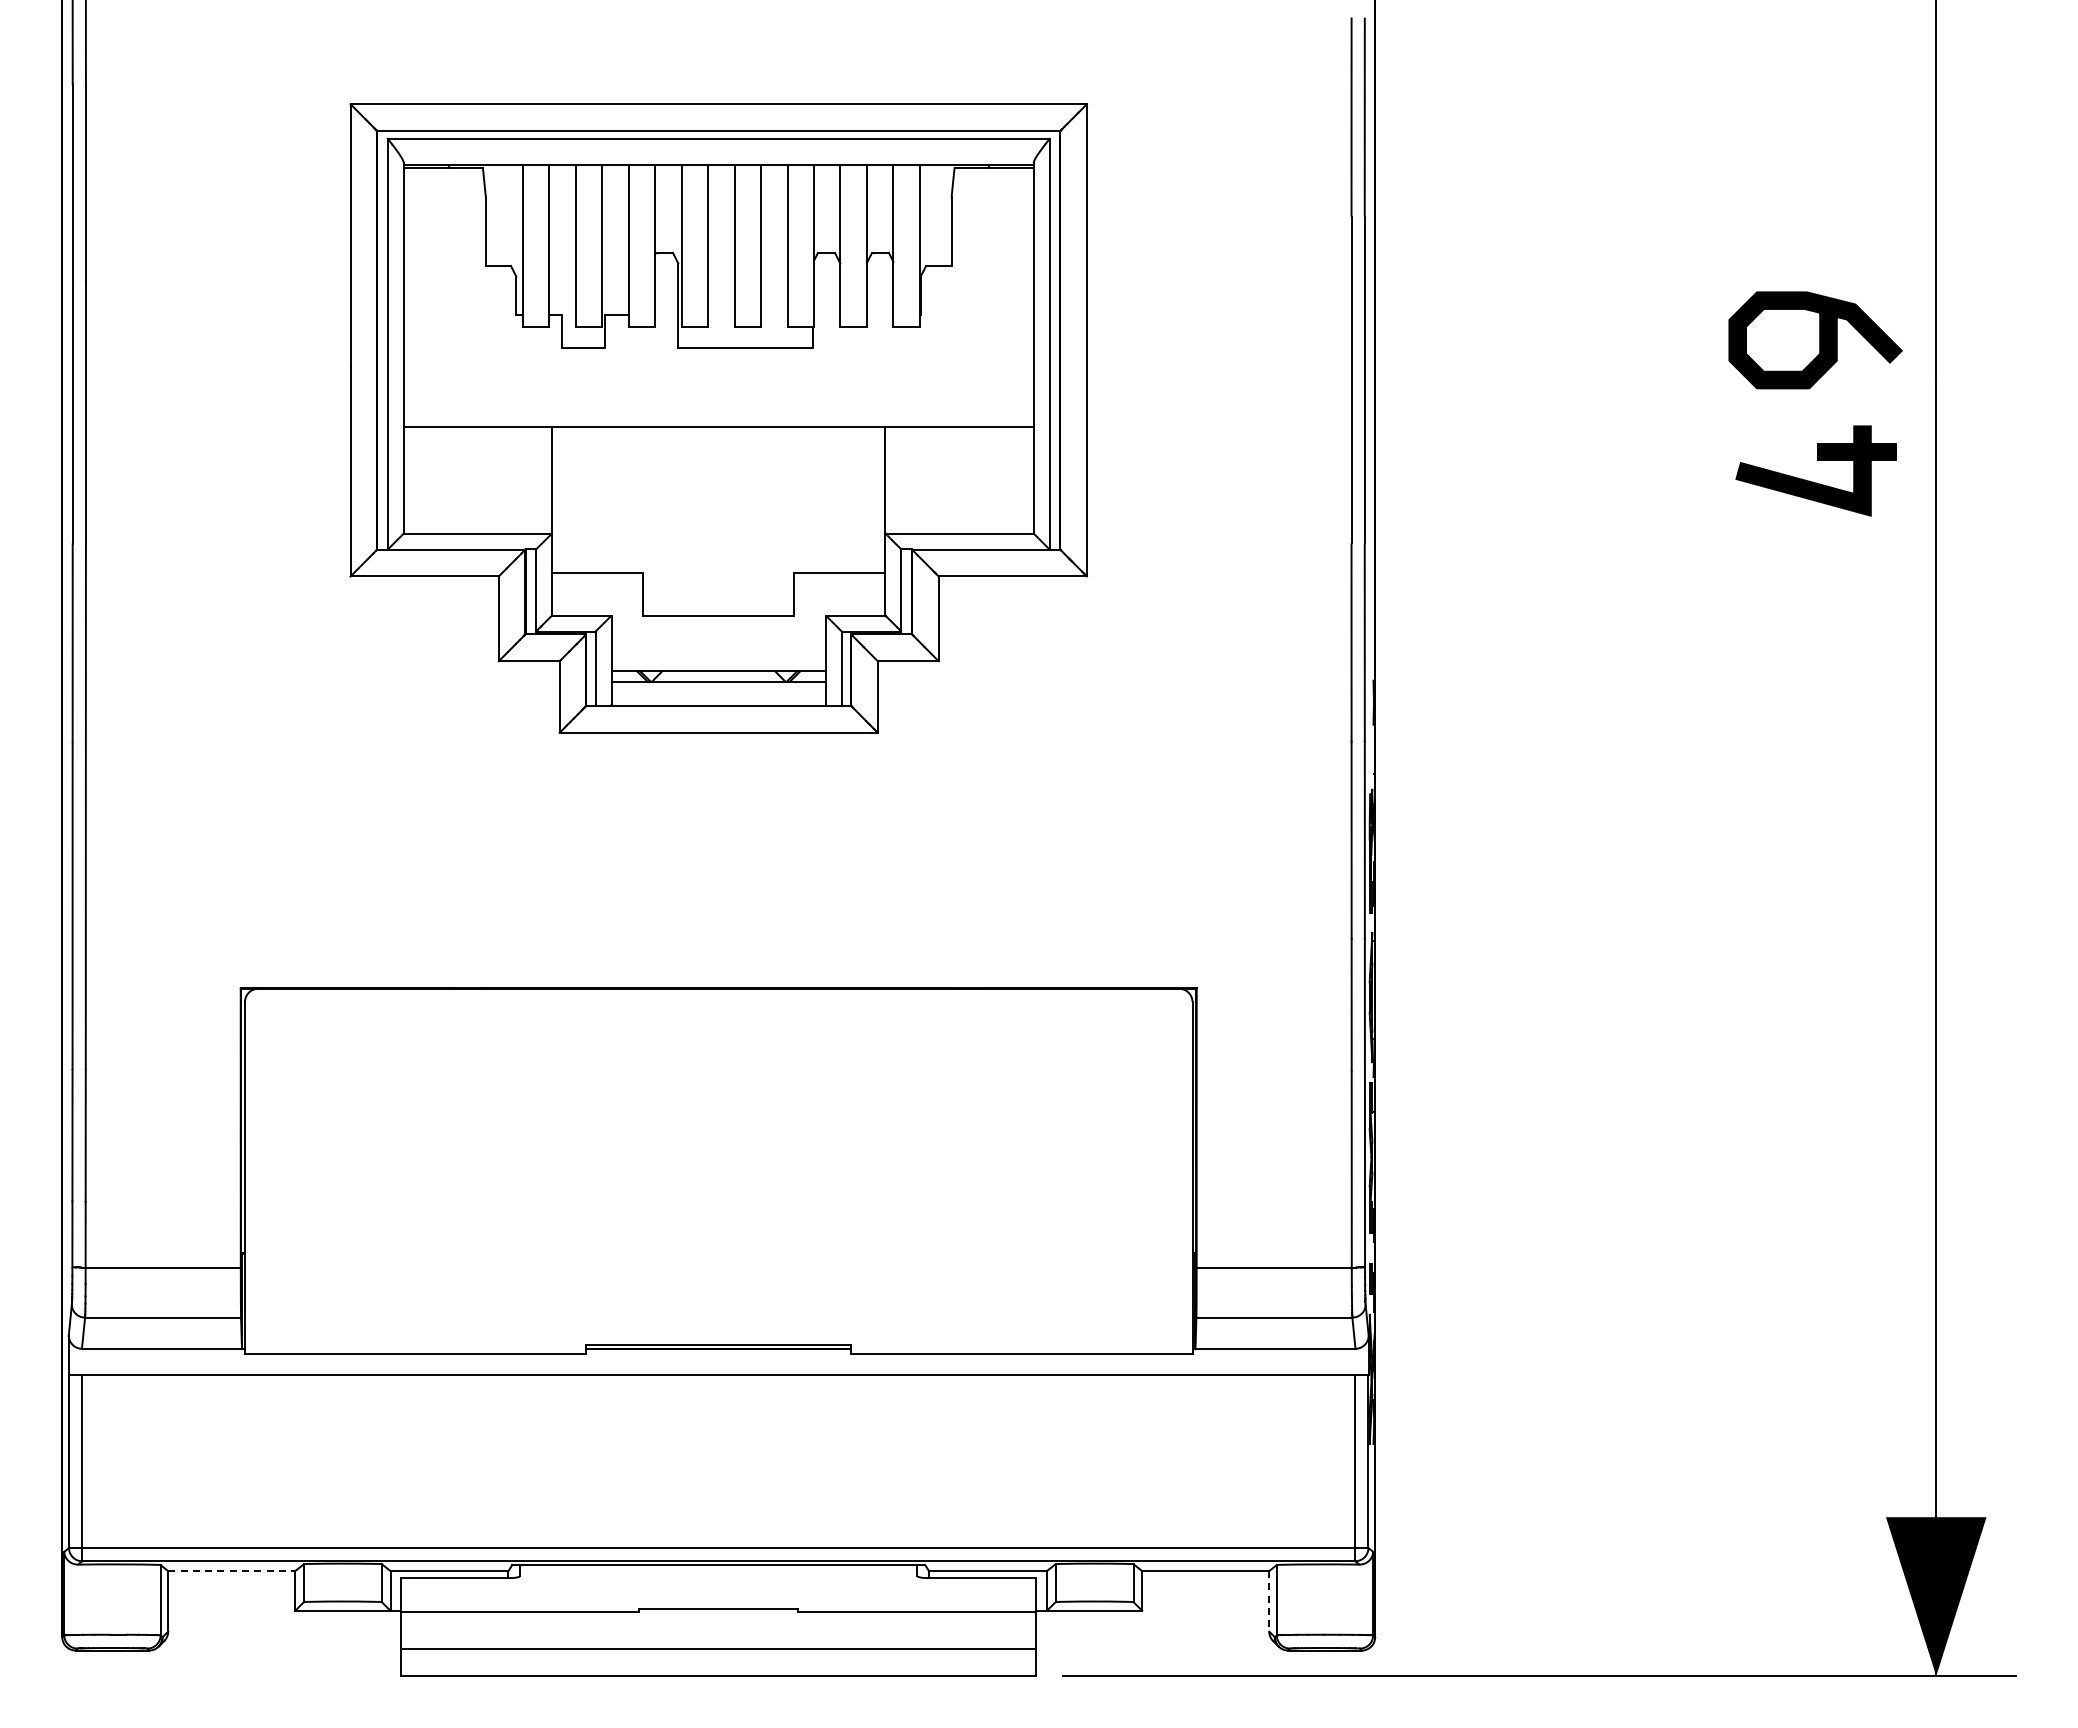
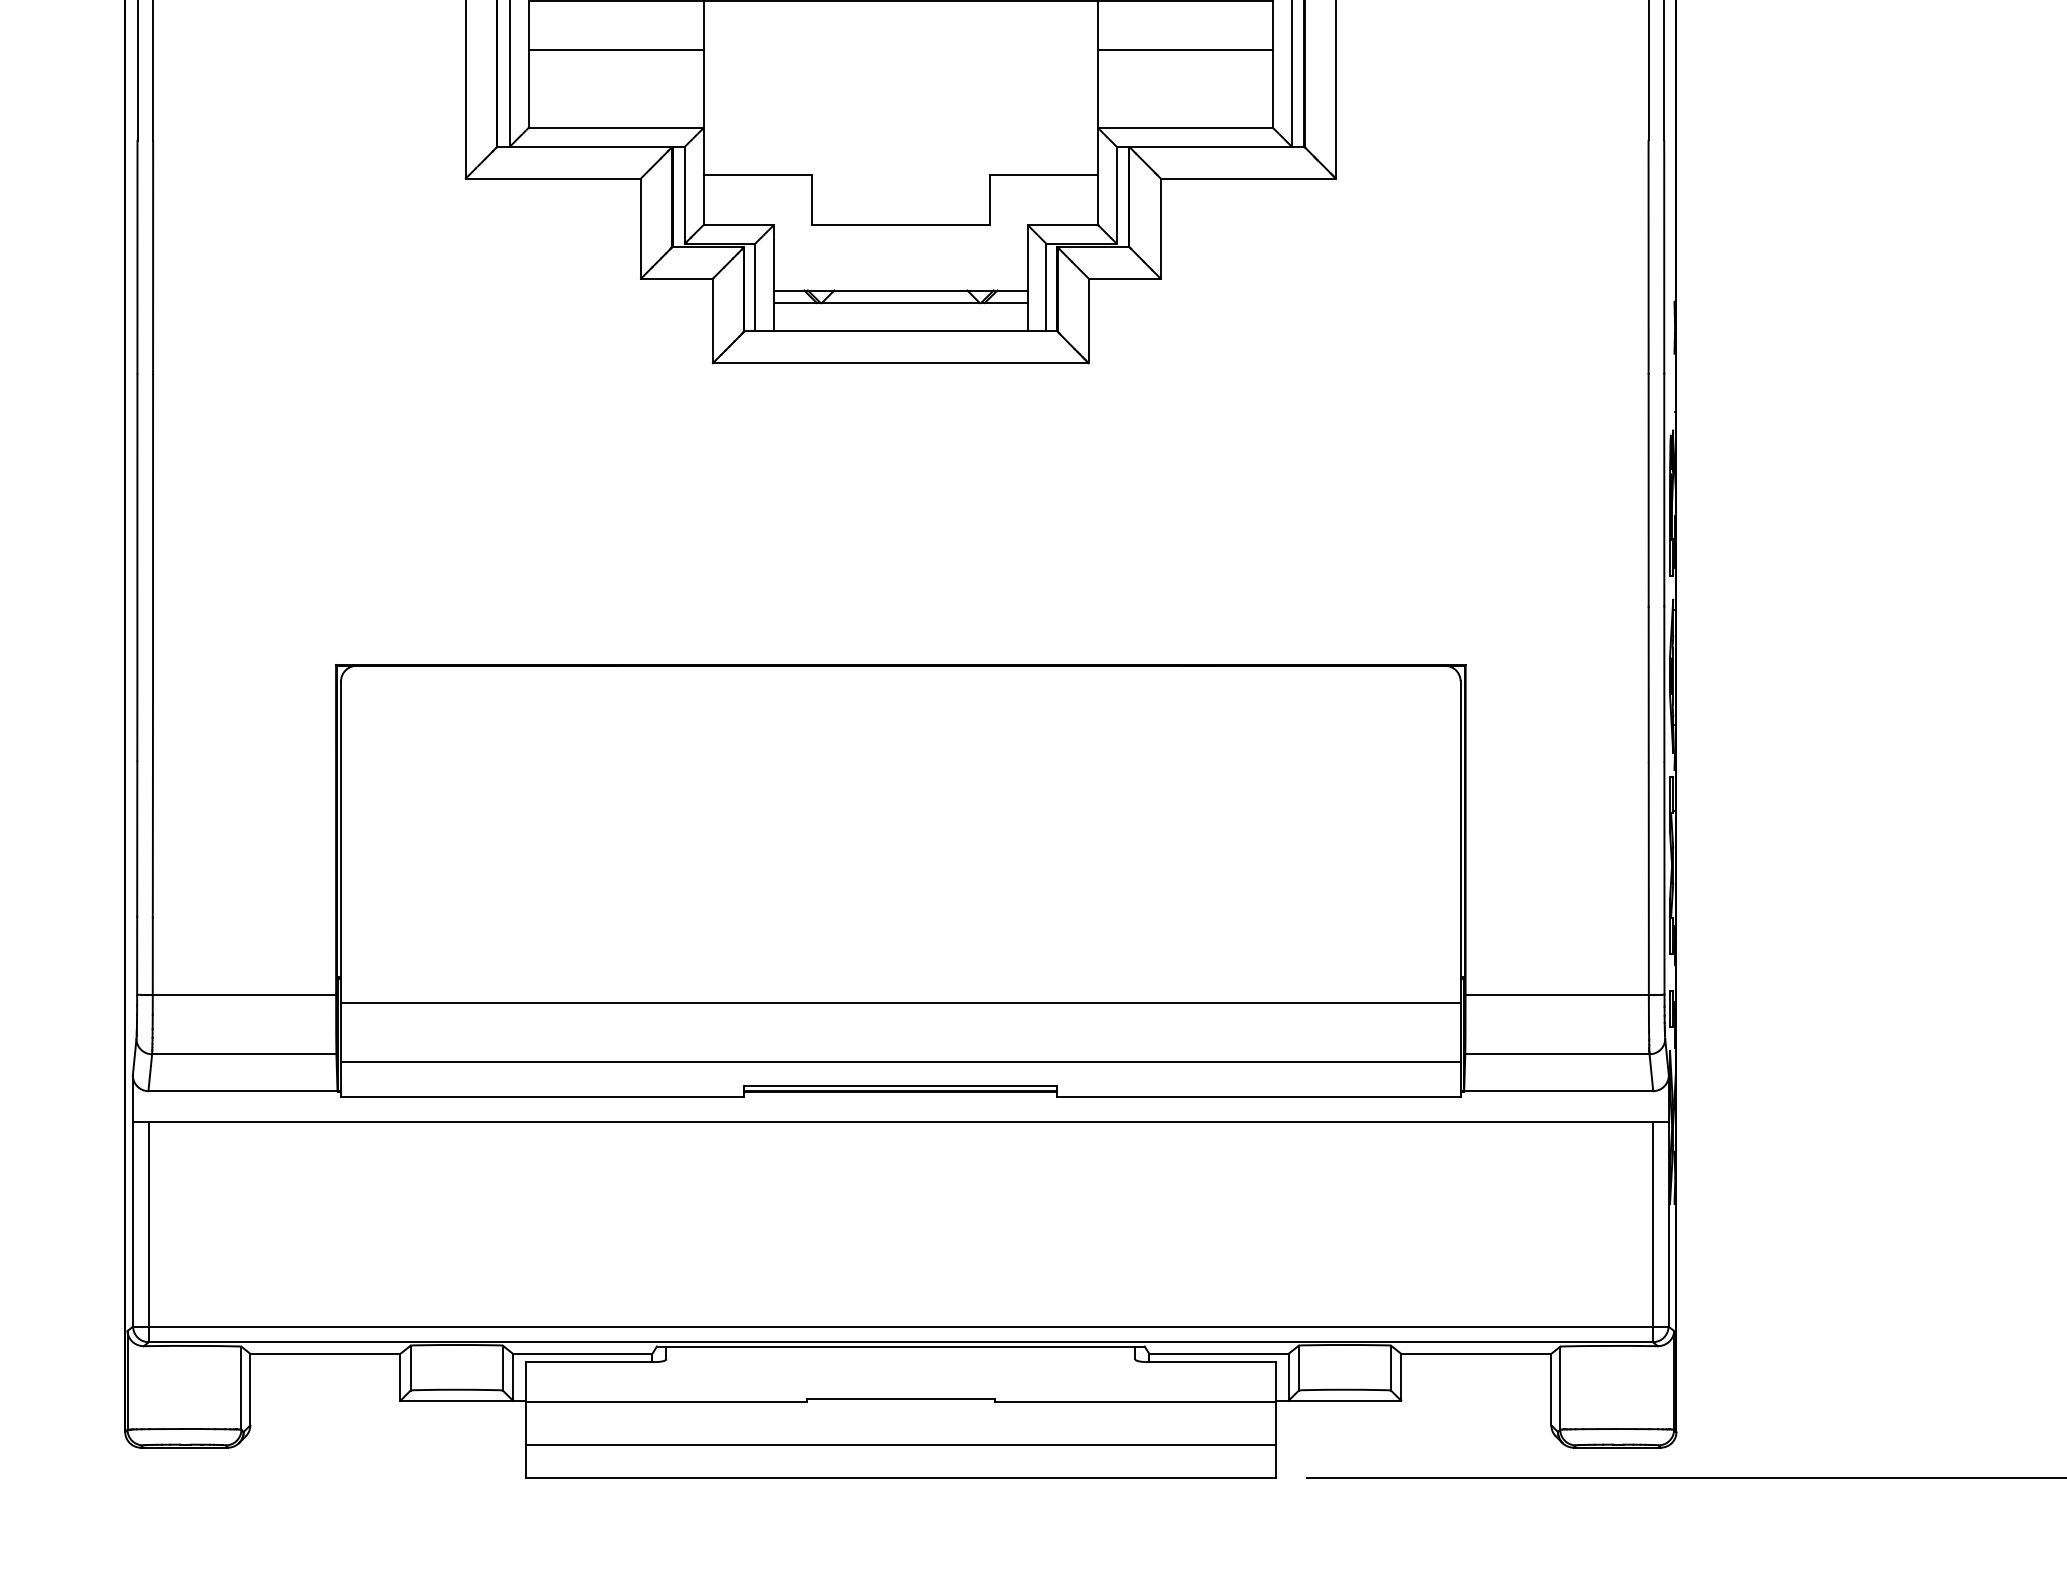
line: (477, 467) -> (615, 49), added
line: (959, 467) -> (1185, 49), added
line: (718, 1274) -> (900, 1003), added
line: (718, 1324) -> (900, 1062), added
line: (231, 1571) -> (325, 1354), dashed -> solid
line: (1269, 1601) -> (1551, 1389), dashed -> solid

